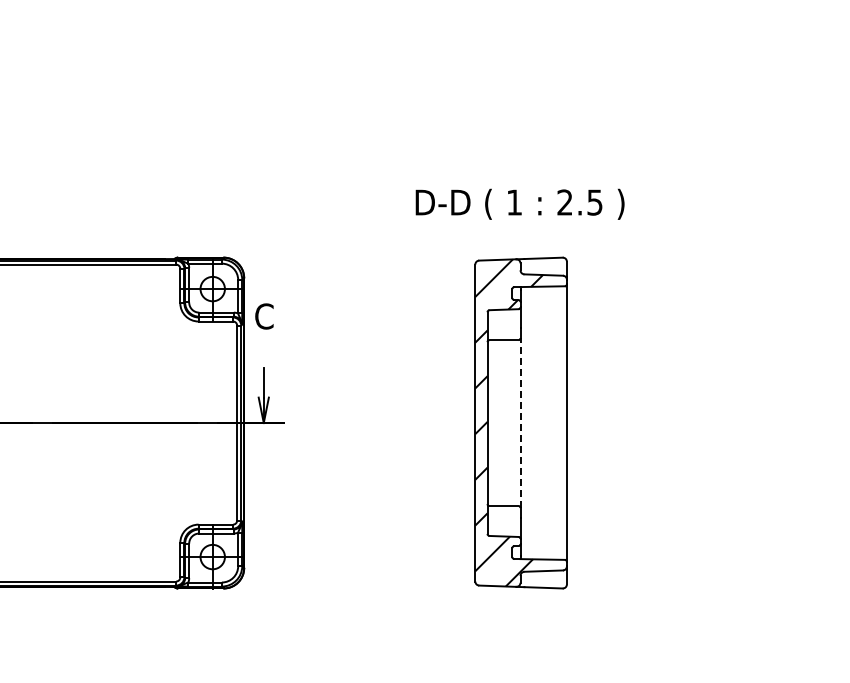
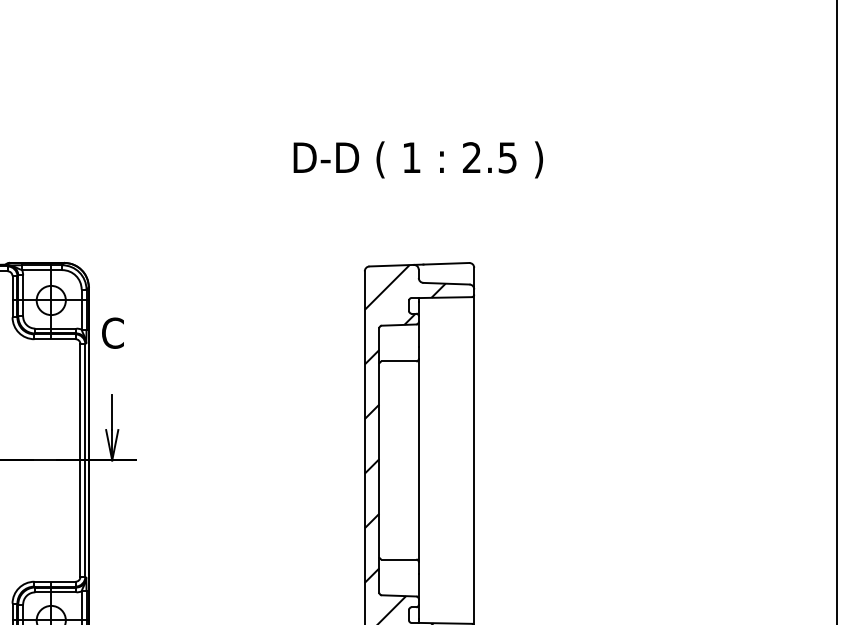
text: (519, 203) -> (417, 158), moved
line: (520, 423) -> (418, 460), dashed -> solid

